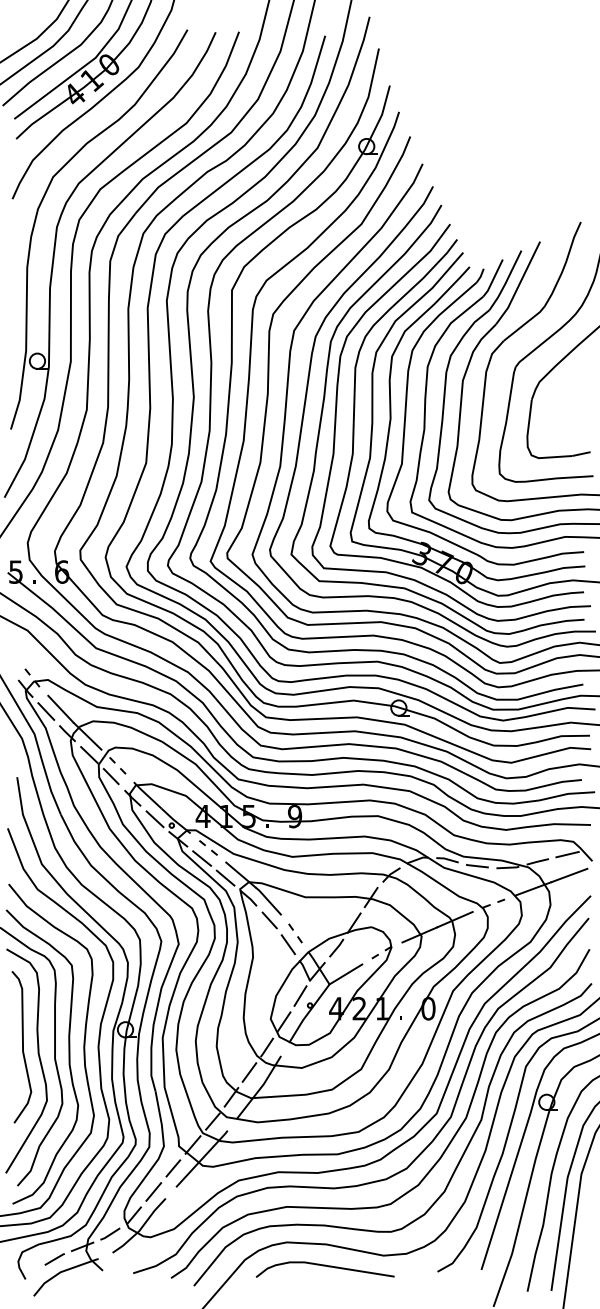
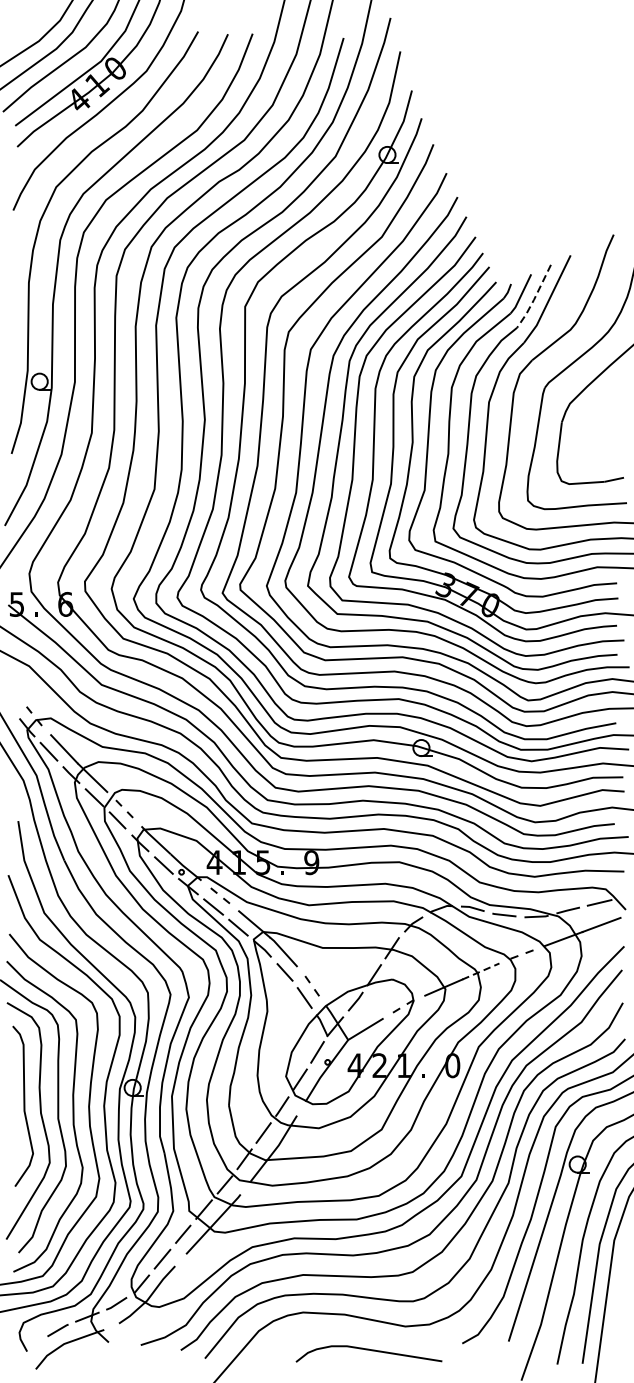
line: (505, 282) -> (534, 298), solid -> dashed
line: (455, 919) -> (481, 971), solid -> dashed
curve: (324, 1266) -> (368, 1350), moved

